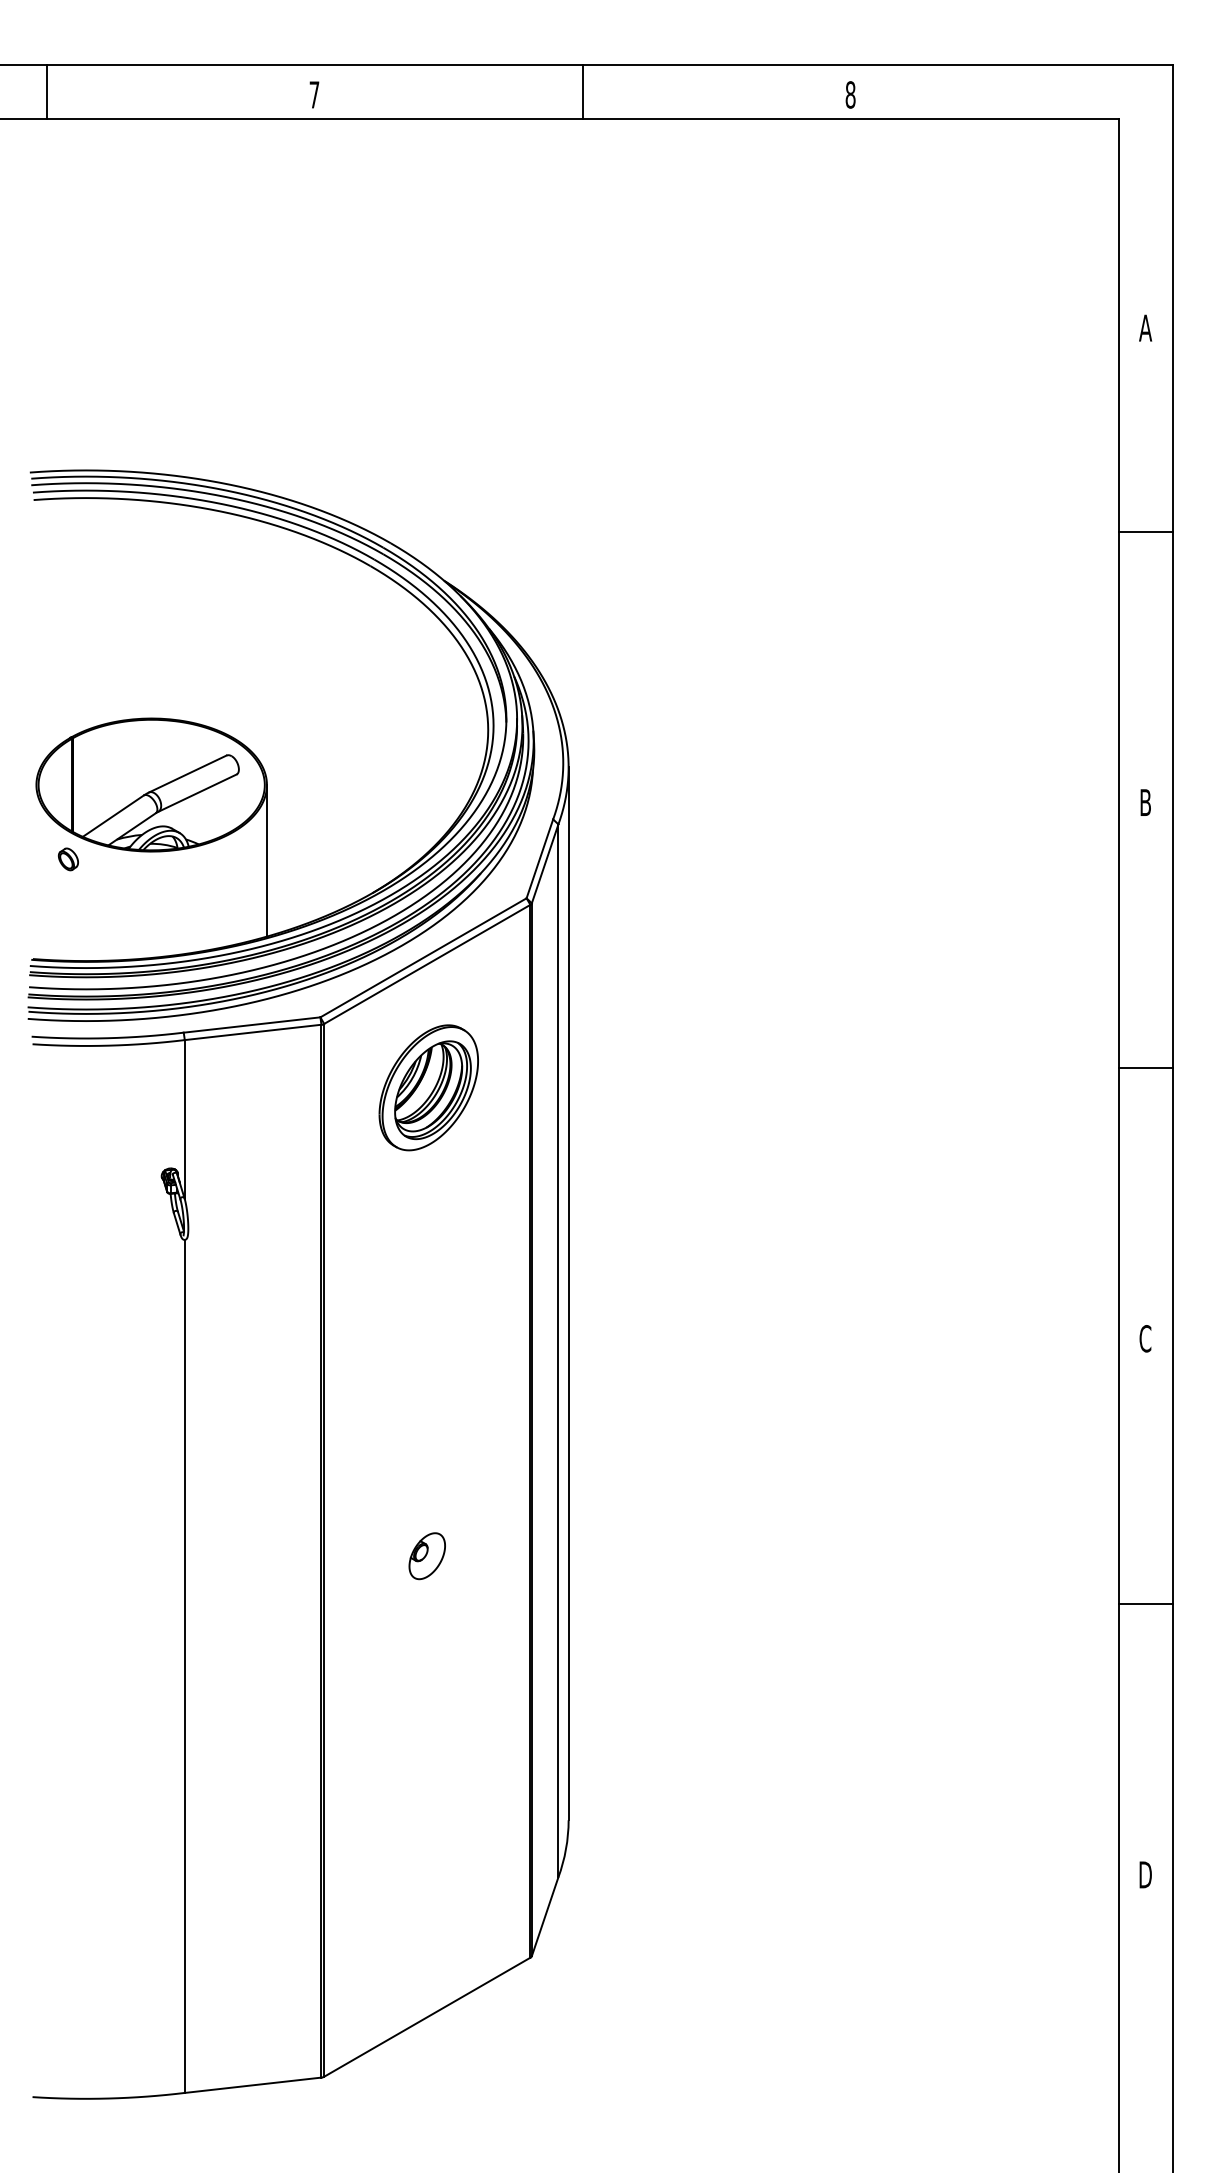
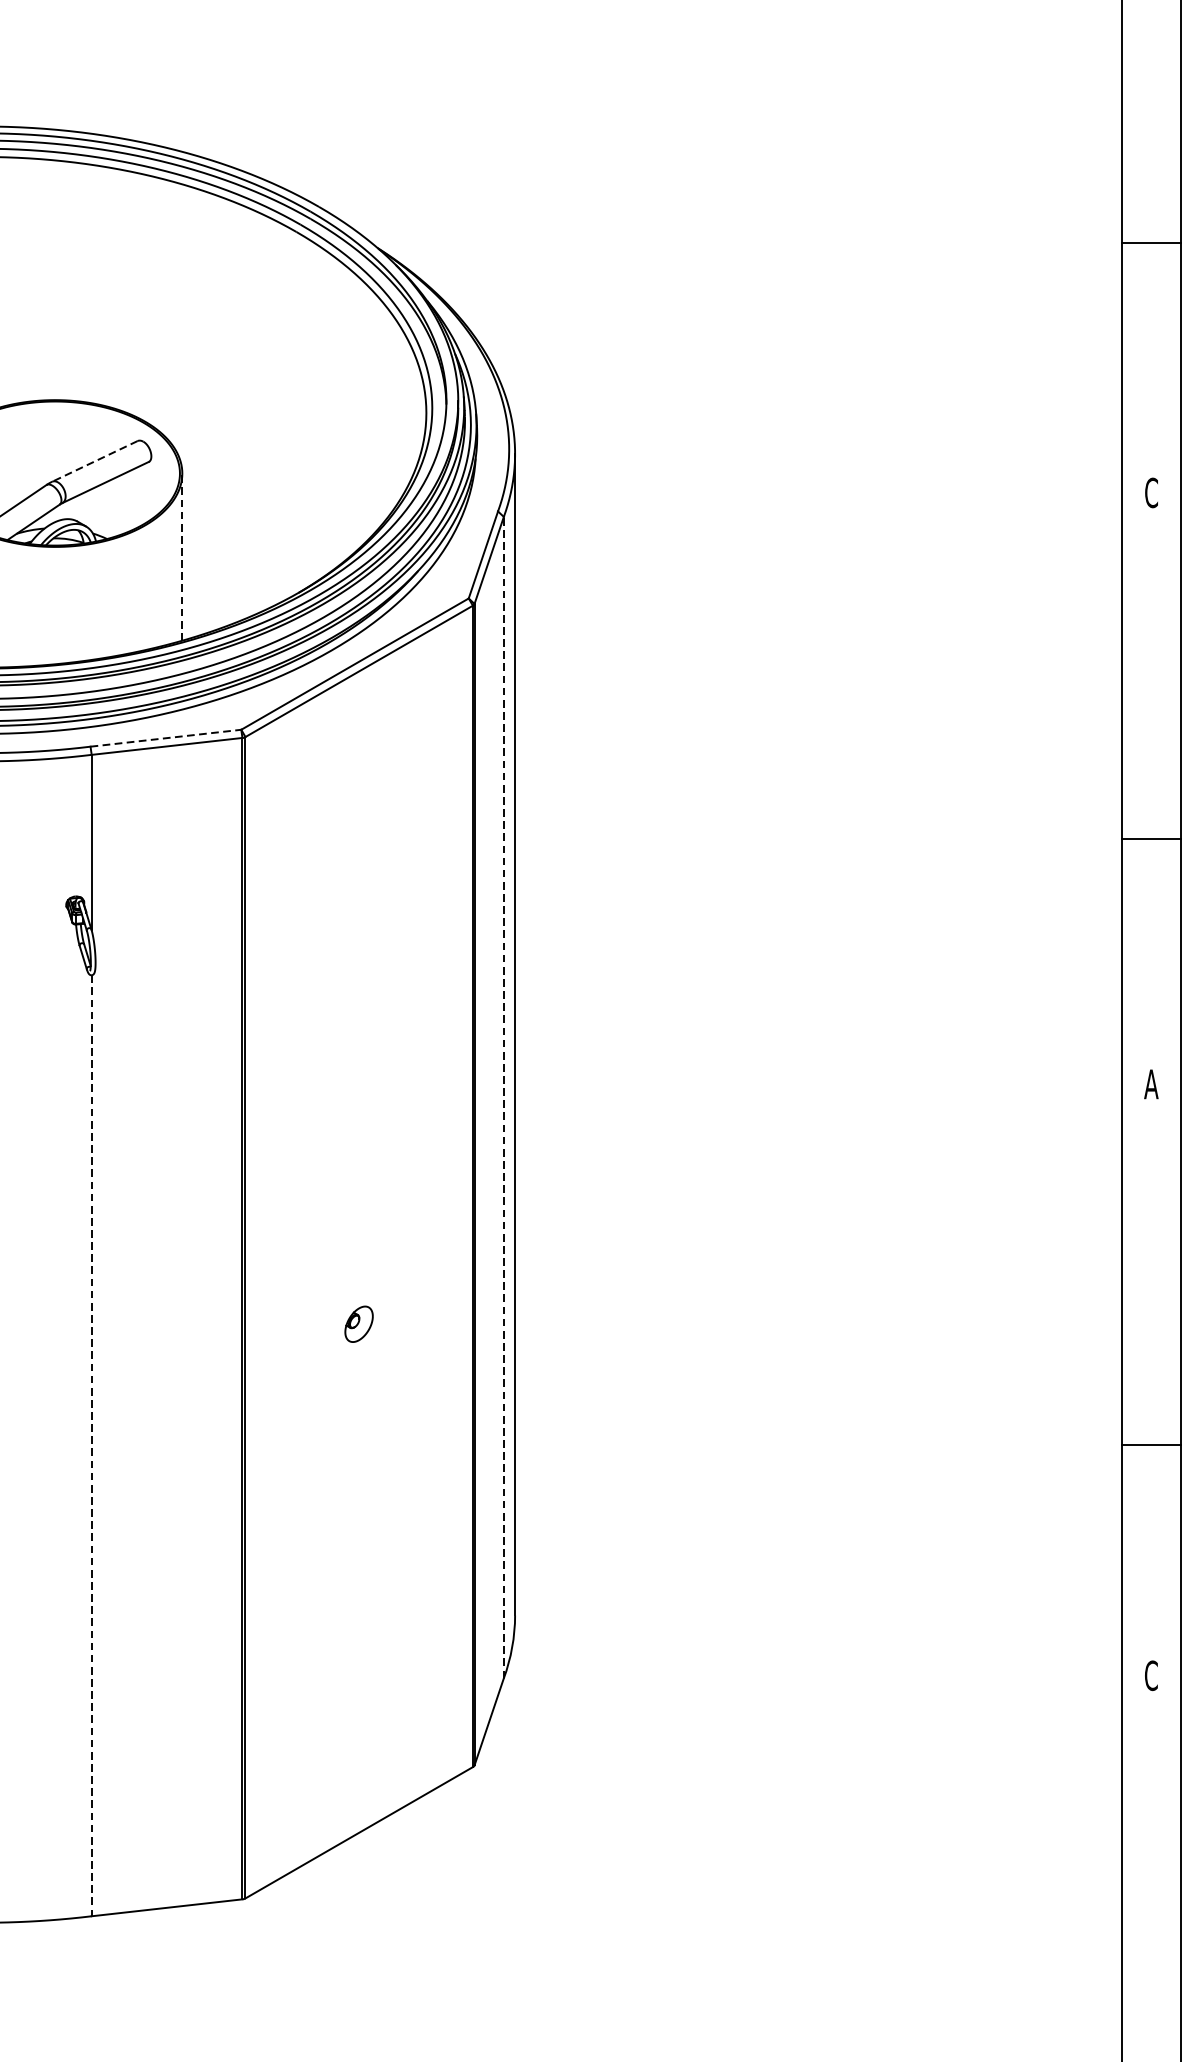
line: (1145, 531) -> (1151, 242), moved
line: (187, 774) -> (94, 461), solid -> dashed
text: (1145, 802) -> (1151, 492), B -> C
line: (266, 860) -> (181, 556), solid -> dashed
line: (252, 1025) -> (166, 738), solid -> dashed
line: (1145, 1067) -> (1151, 839), moved
part: (428, 1087) -> (360, 807), removed
text: (1144, 1338) -> (1150, 1084), C -> A
line: (558, 1350) -> (503, 1097), solid -> dashed
part: (426, 1556) -> (358, 1324), size x0.7
line: (1145, 1603) -> (1151, 1444), moved
line: (184, 1666) -> (91, 1445), solid -> dashed
text: (1145, 1874) -> (1151, 1675), D -> C

